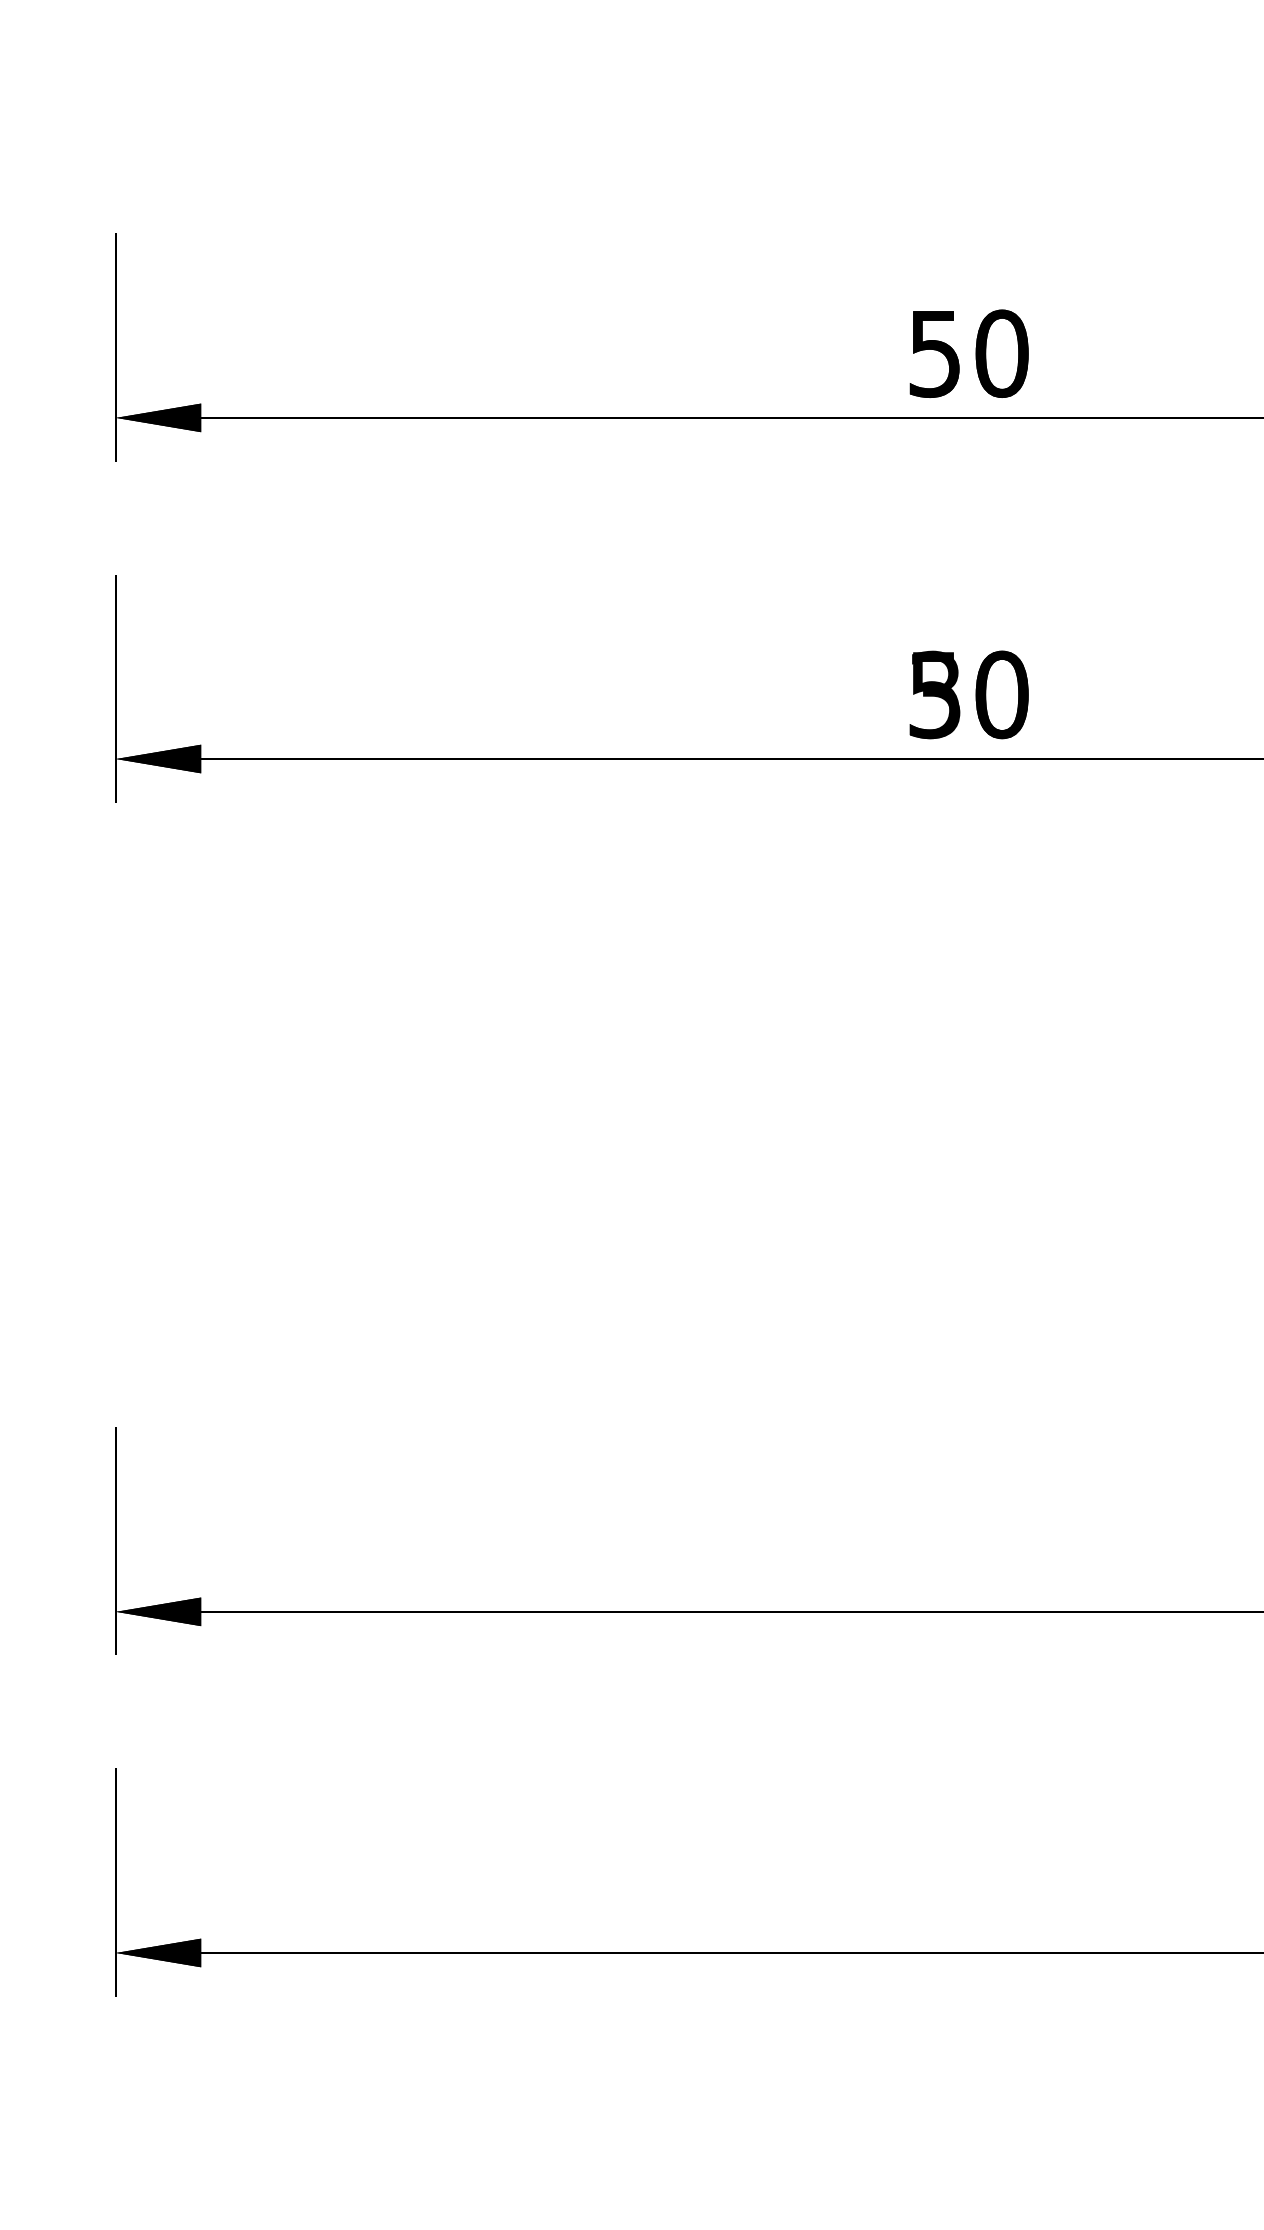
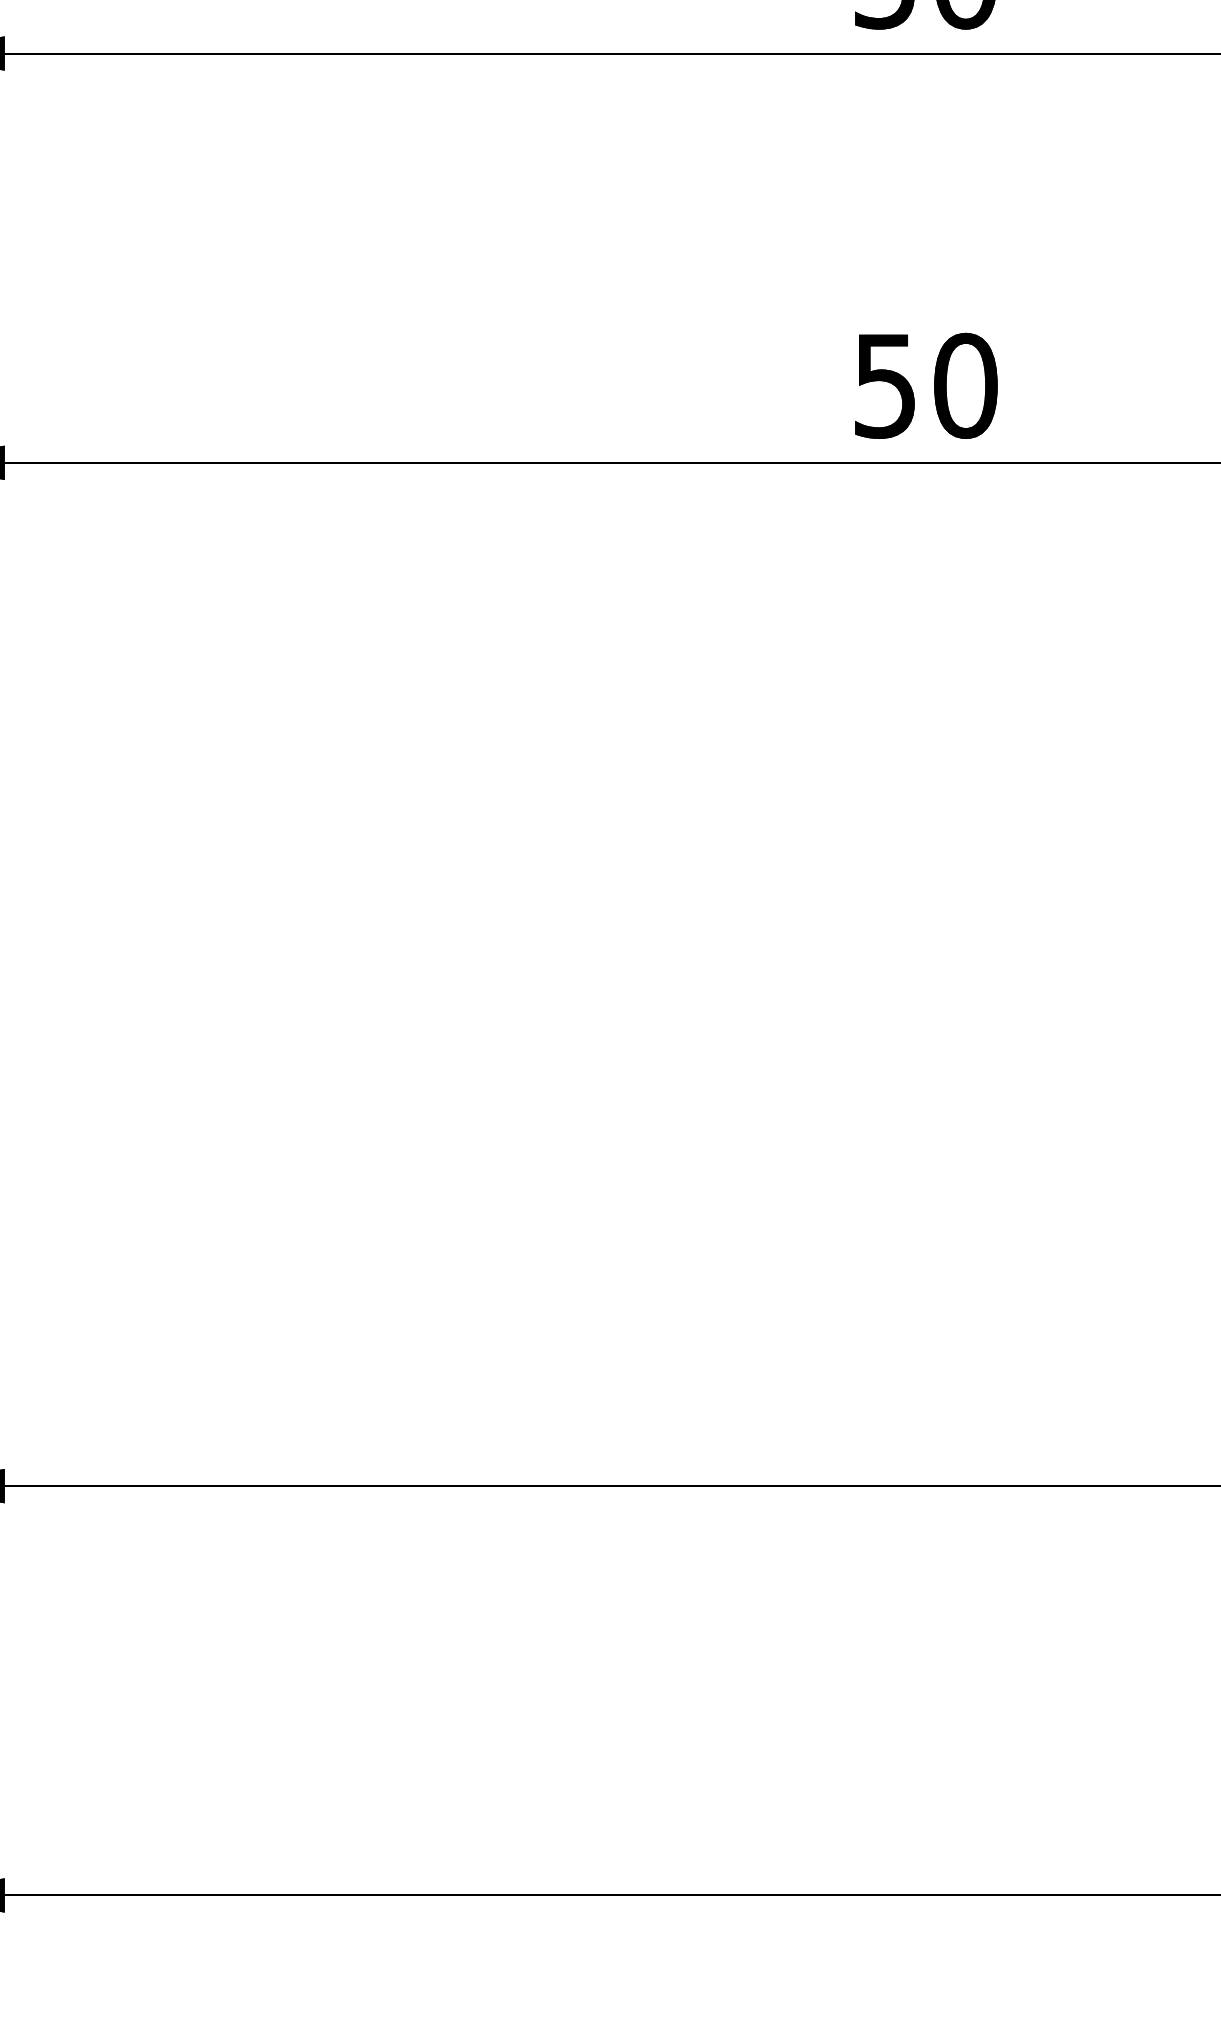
text: (934, 694) -> (884, 385), 30 -> 50

